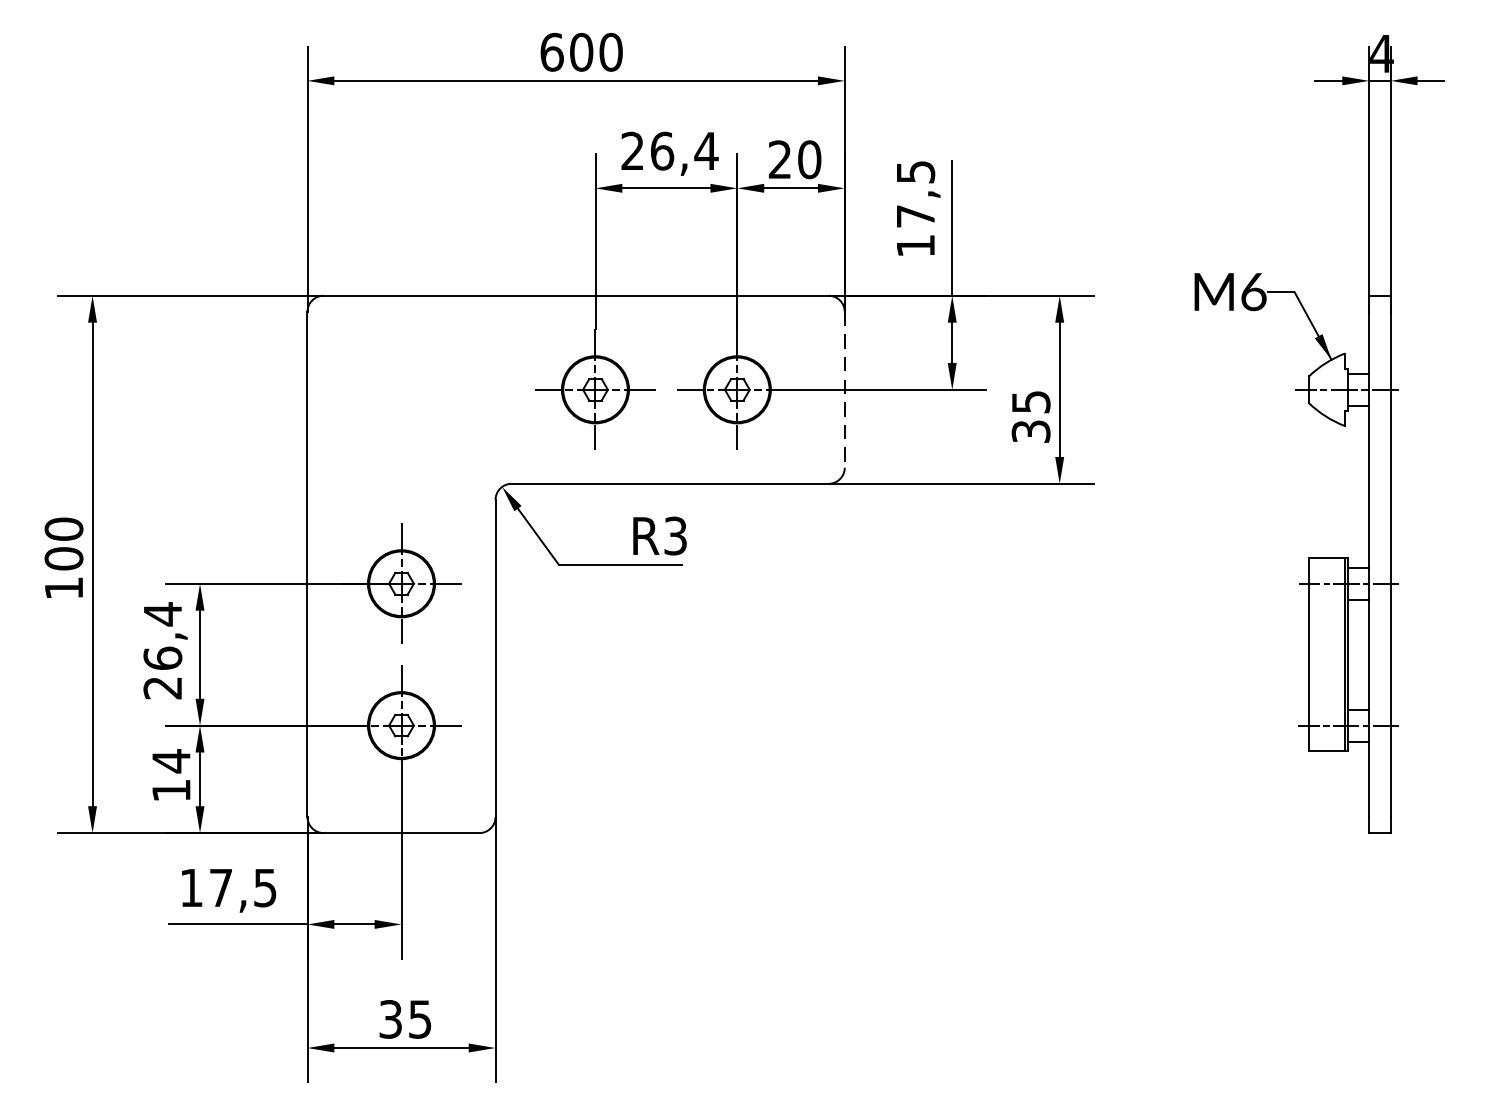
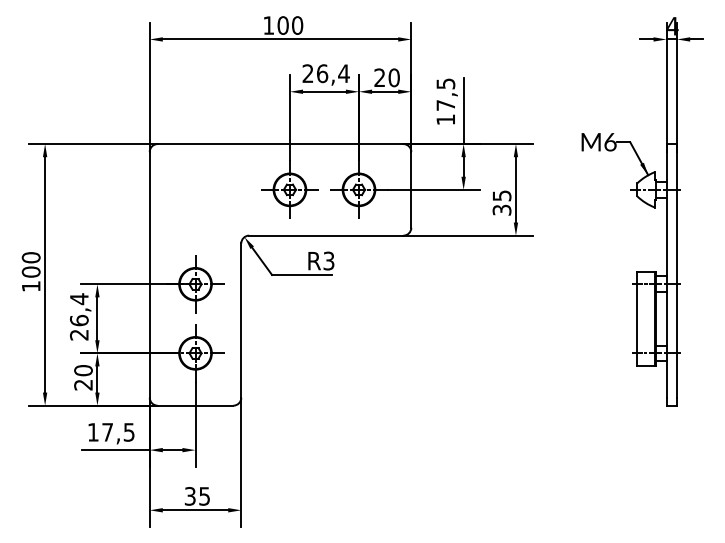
text: (551, 52) -> (268, 25), 600 -> 100
line: (845, 389) -> (411, 189), dashed -> solid
text: (171, 775) -> (83, 377), 14 -> 20

